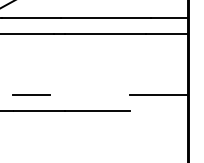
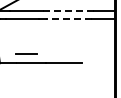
line: (105, 18) -> (68, 10), solid -> dashed
line: (105, 33) -> (68, 19), solid -> dashed
line: (158, 95) -> (98, 54), removed

